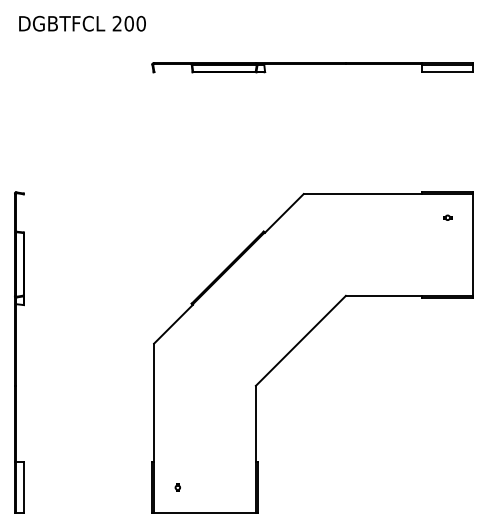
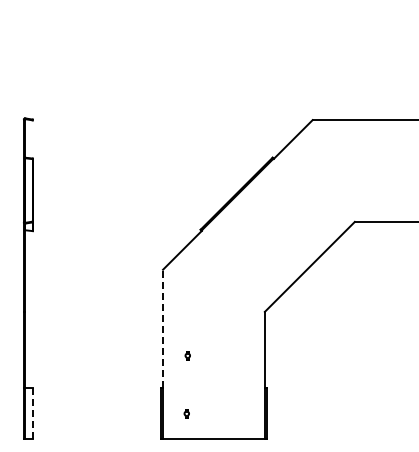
line: (154, 402) -> (163, 328), solid -> dashed
part: (178, 429) -> (187, 355), added
line: (23, 488) -> (32, 414), solid -> dashed

